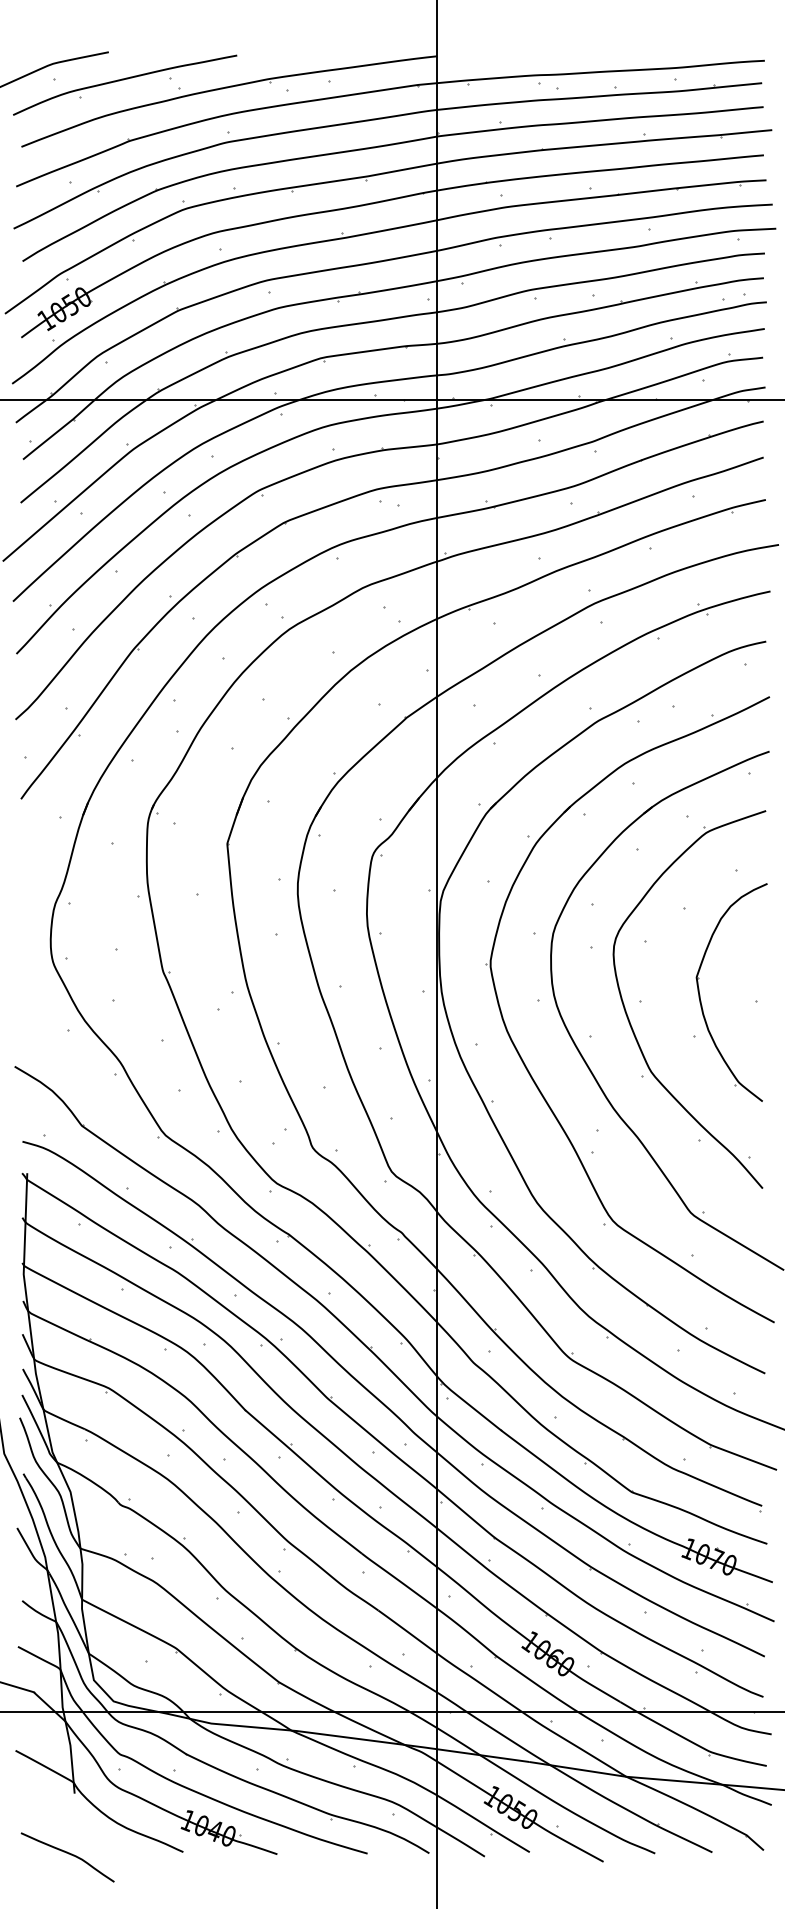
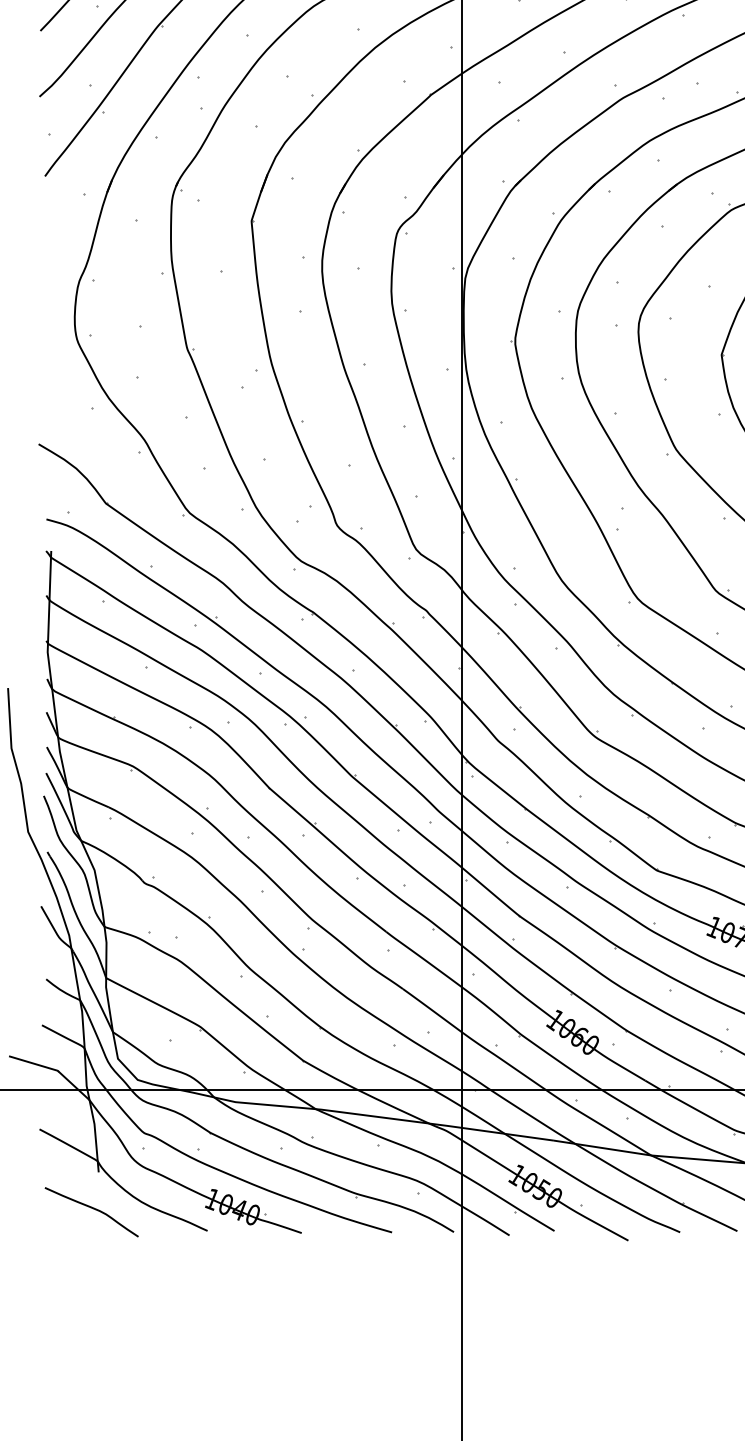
curve: (68, 1854) -> (92, 1209), moved

